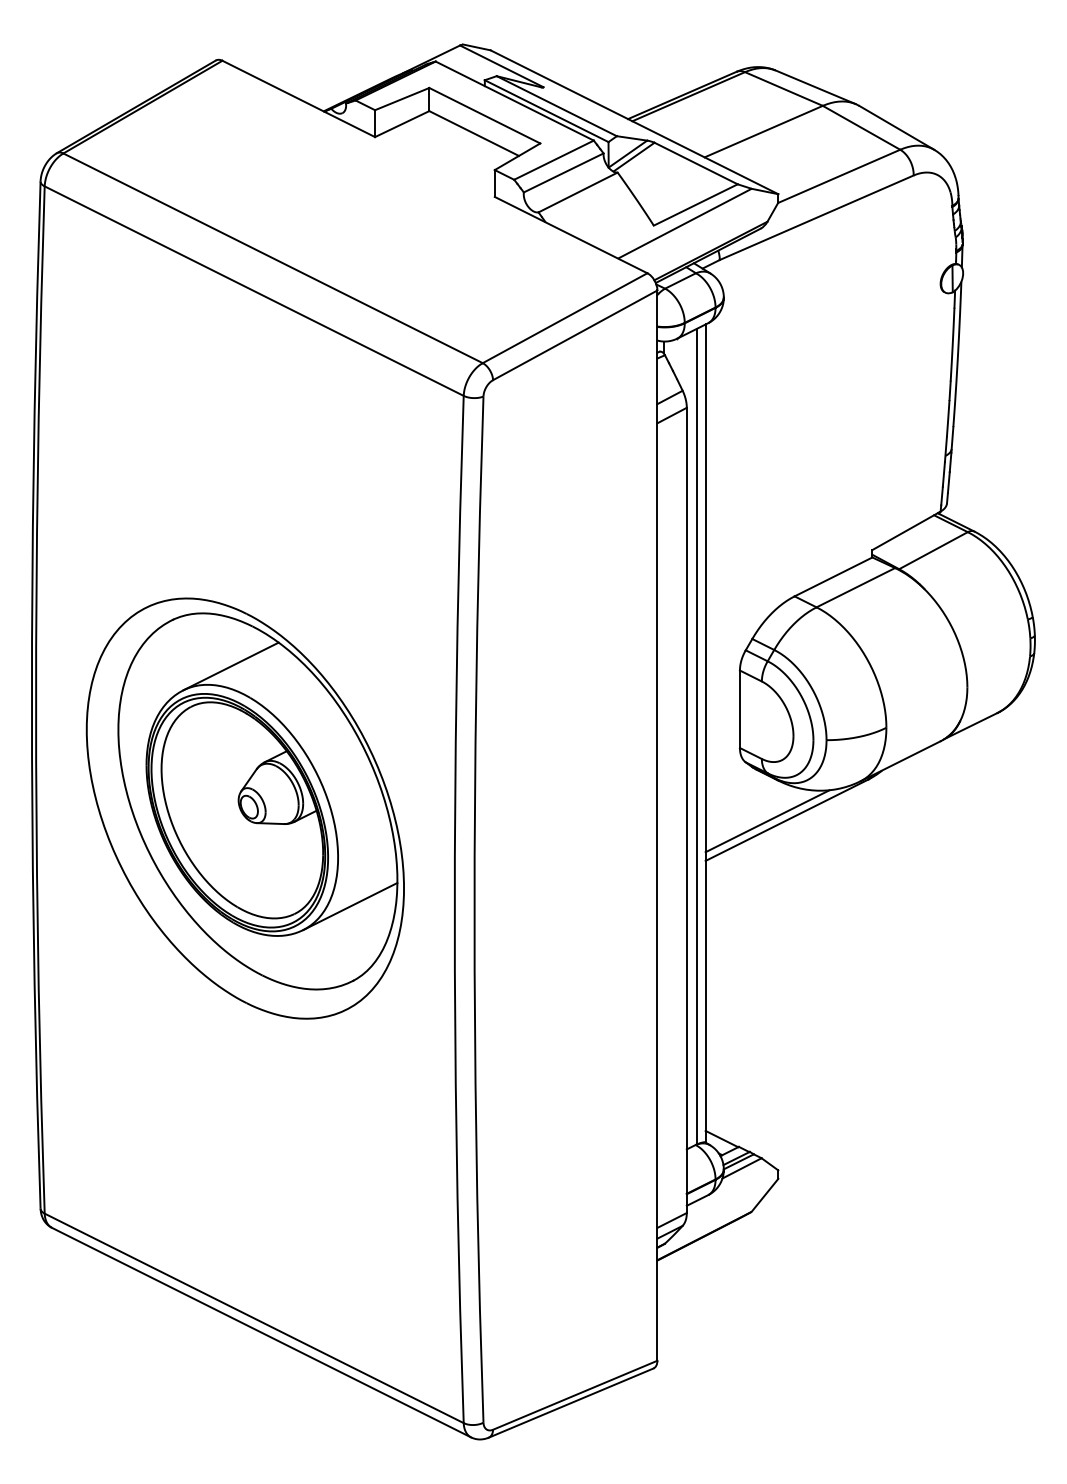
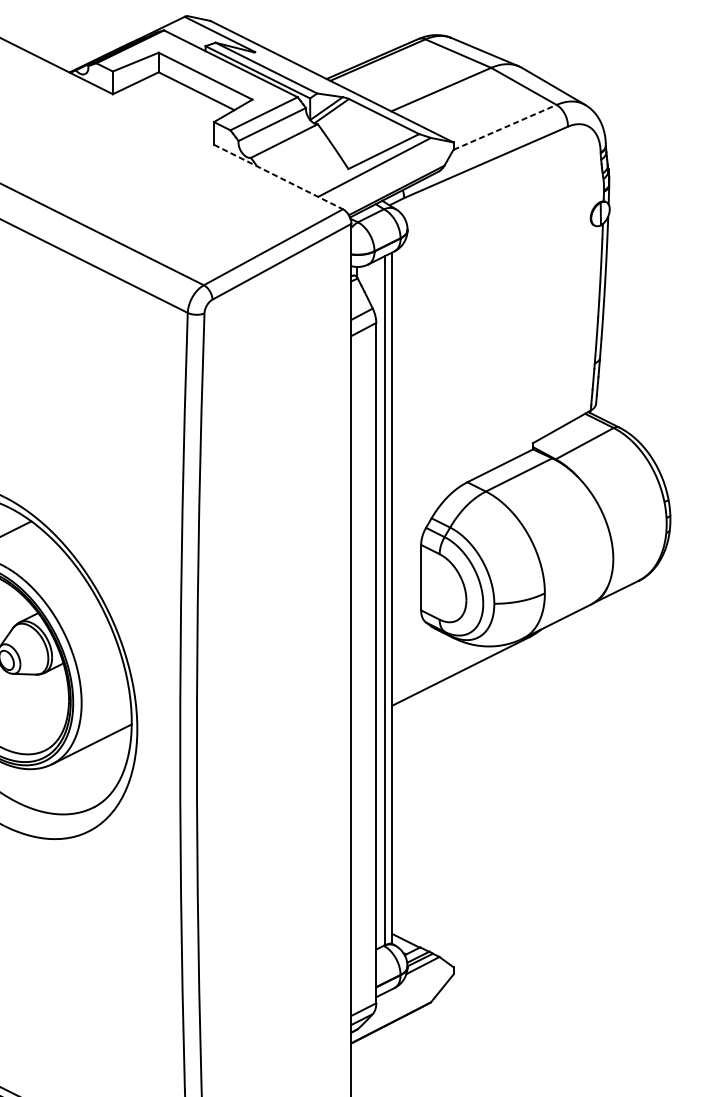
line: (839, 176) -> (505, 127), solid -> dashed
line: (571, 235) -> (278, 177), solid -> dashed
line: (767, 821) -> (444, 672), removed

